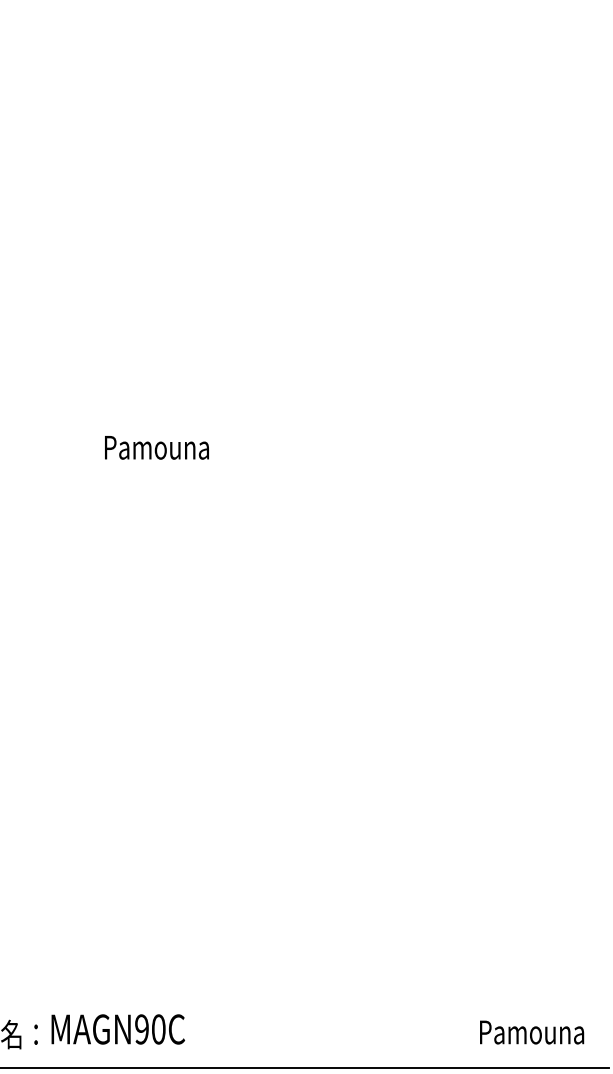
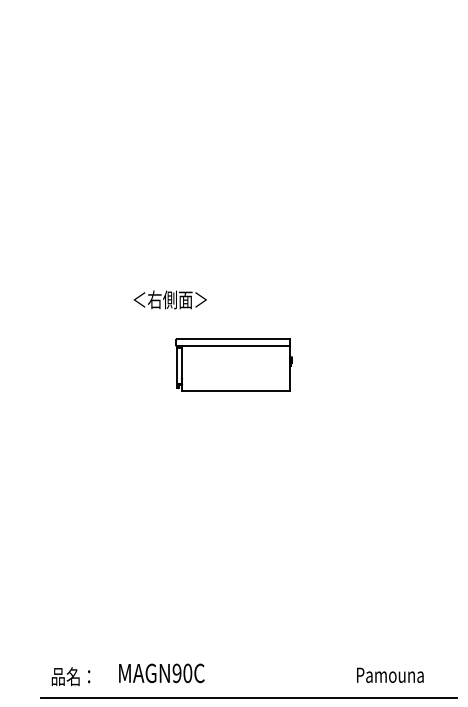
text: (161, 446) -> (169, 299), Pamouna -> ＜右側面＞
part: (261, 548) -> (233, 364), added
text: (117, 1029) -> (161, 673), moved
text: (532, 1031) -> (390, 674), moved

